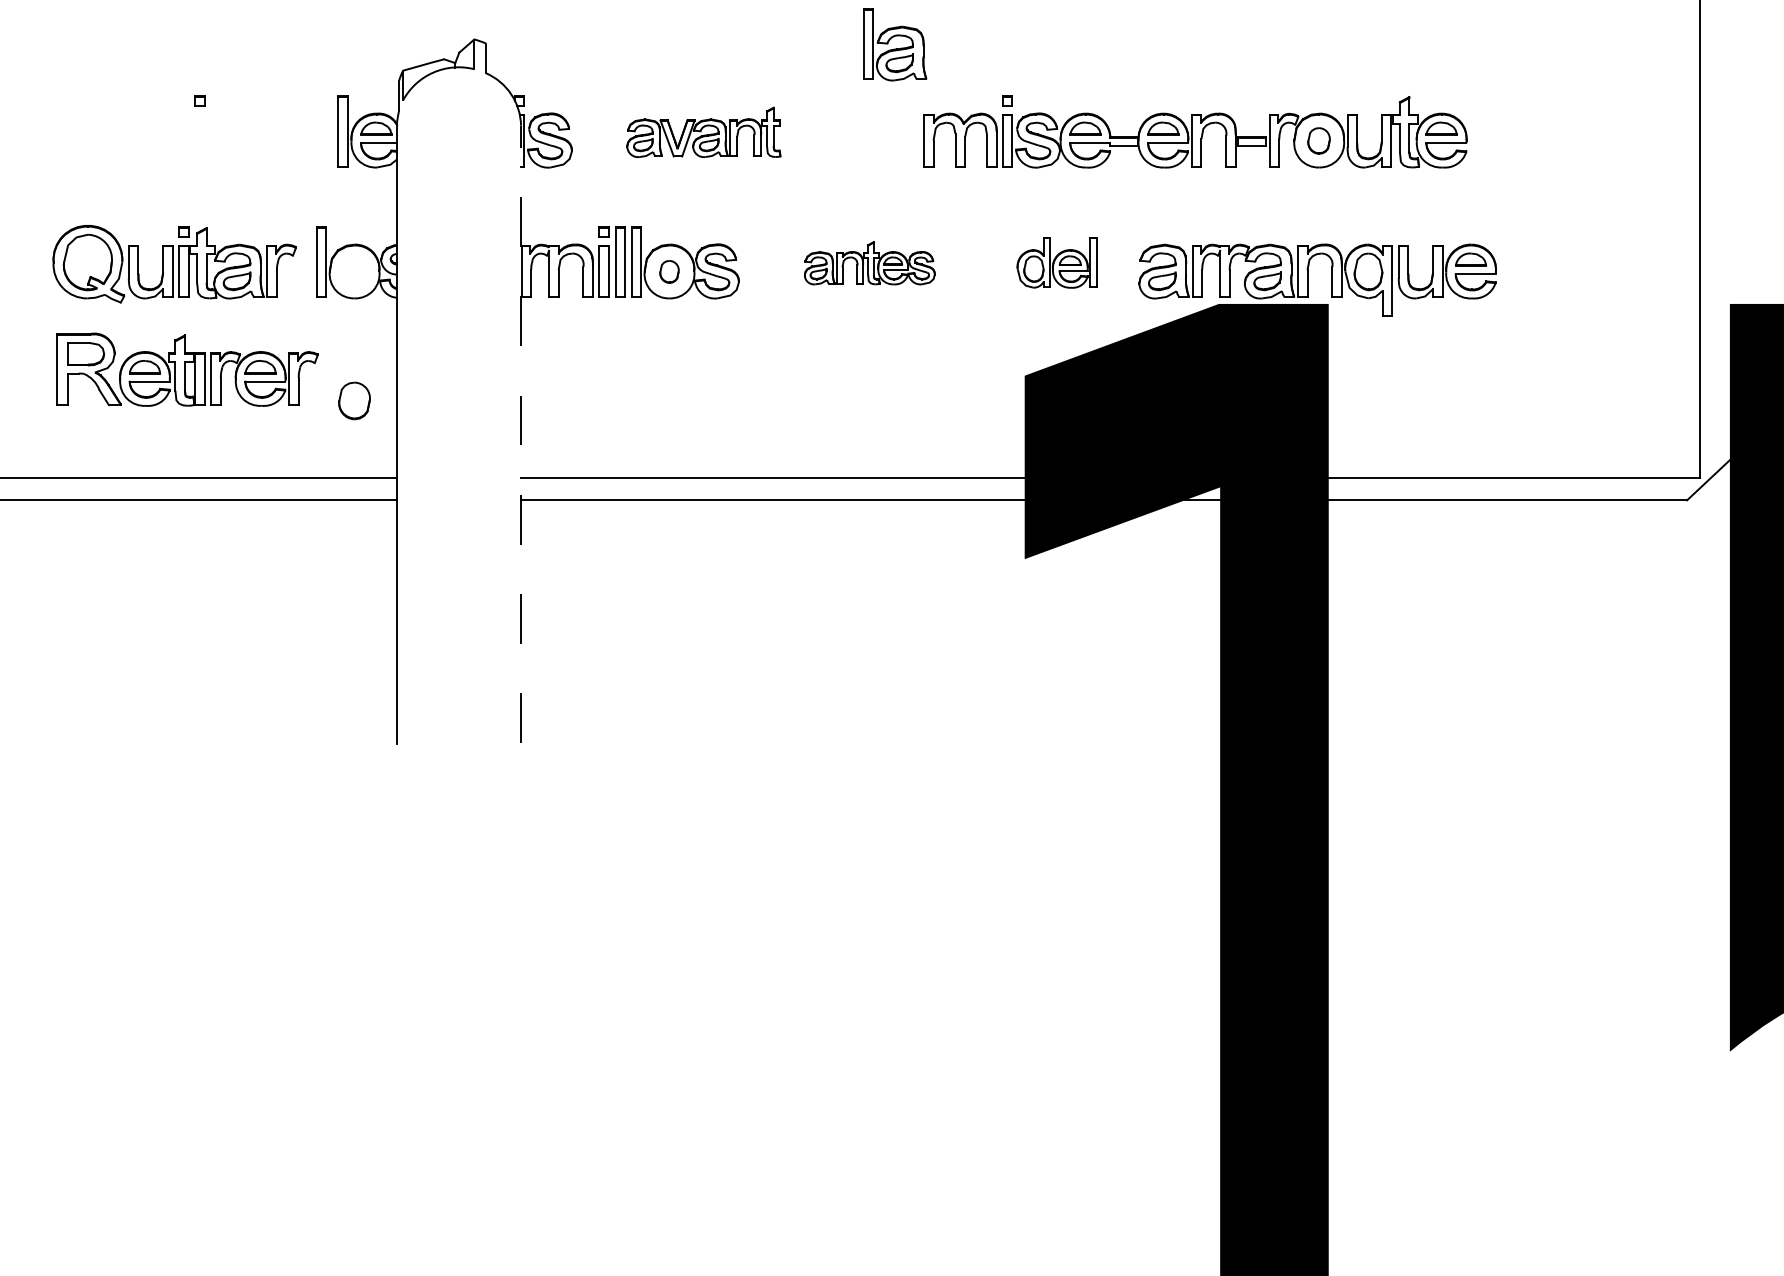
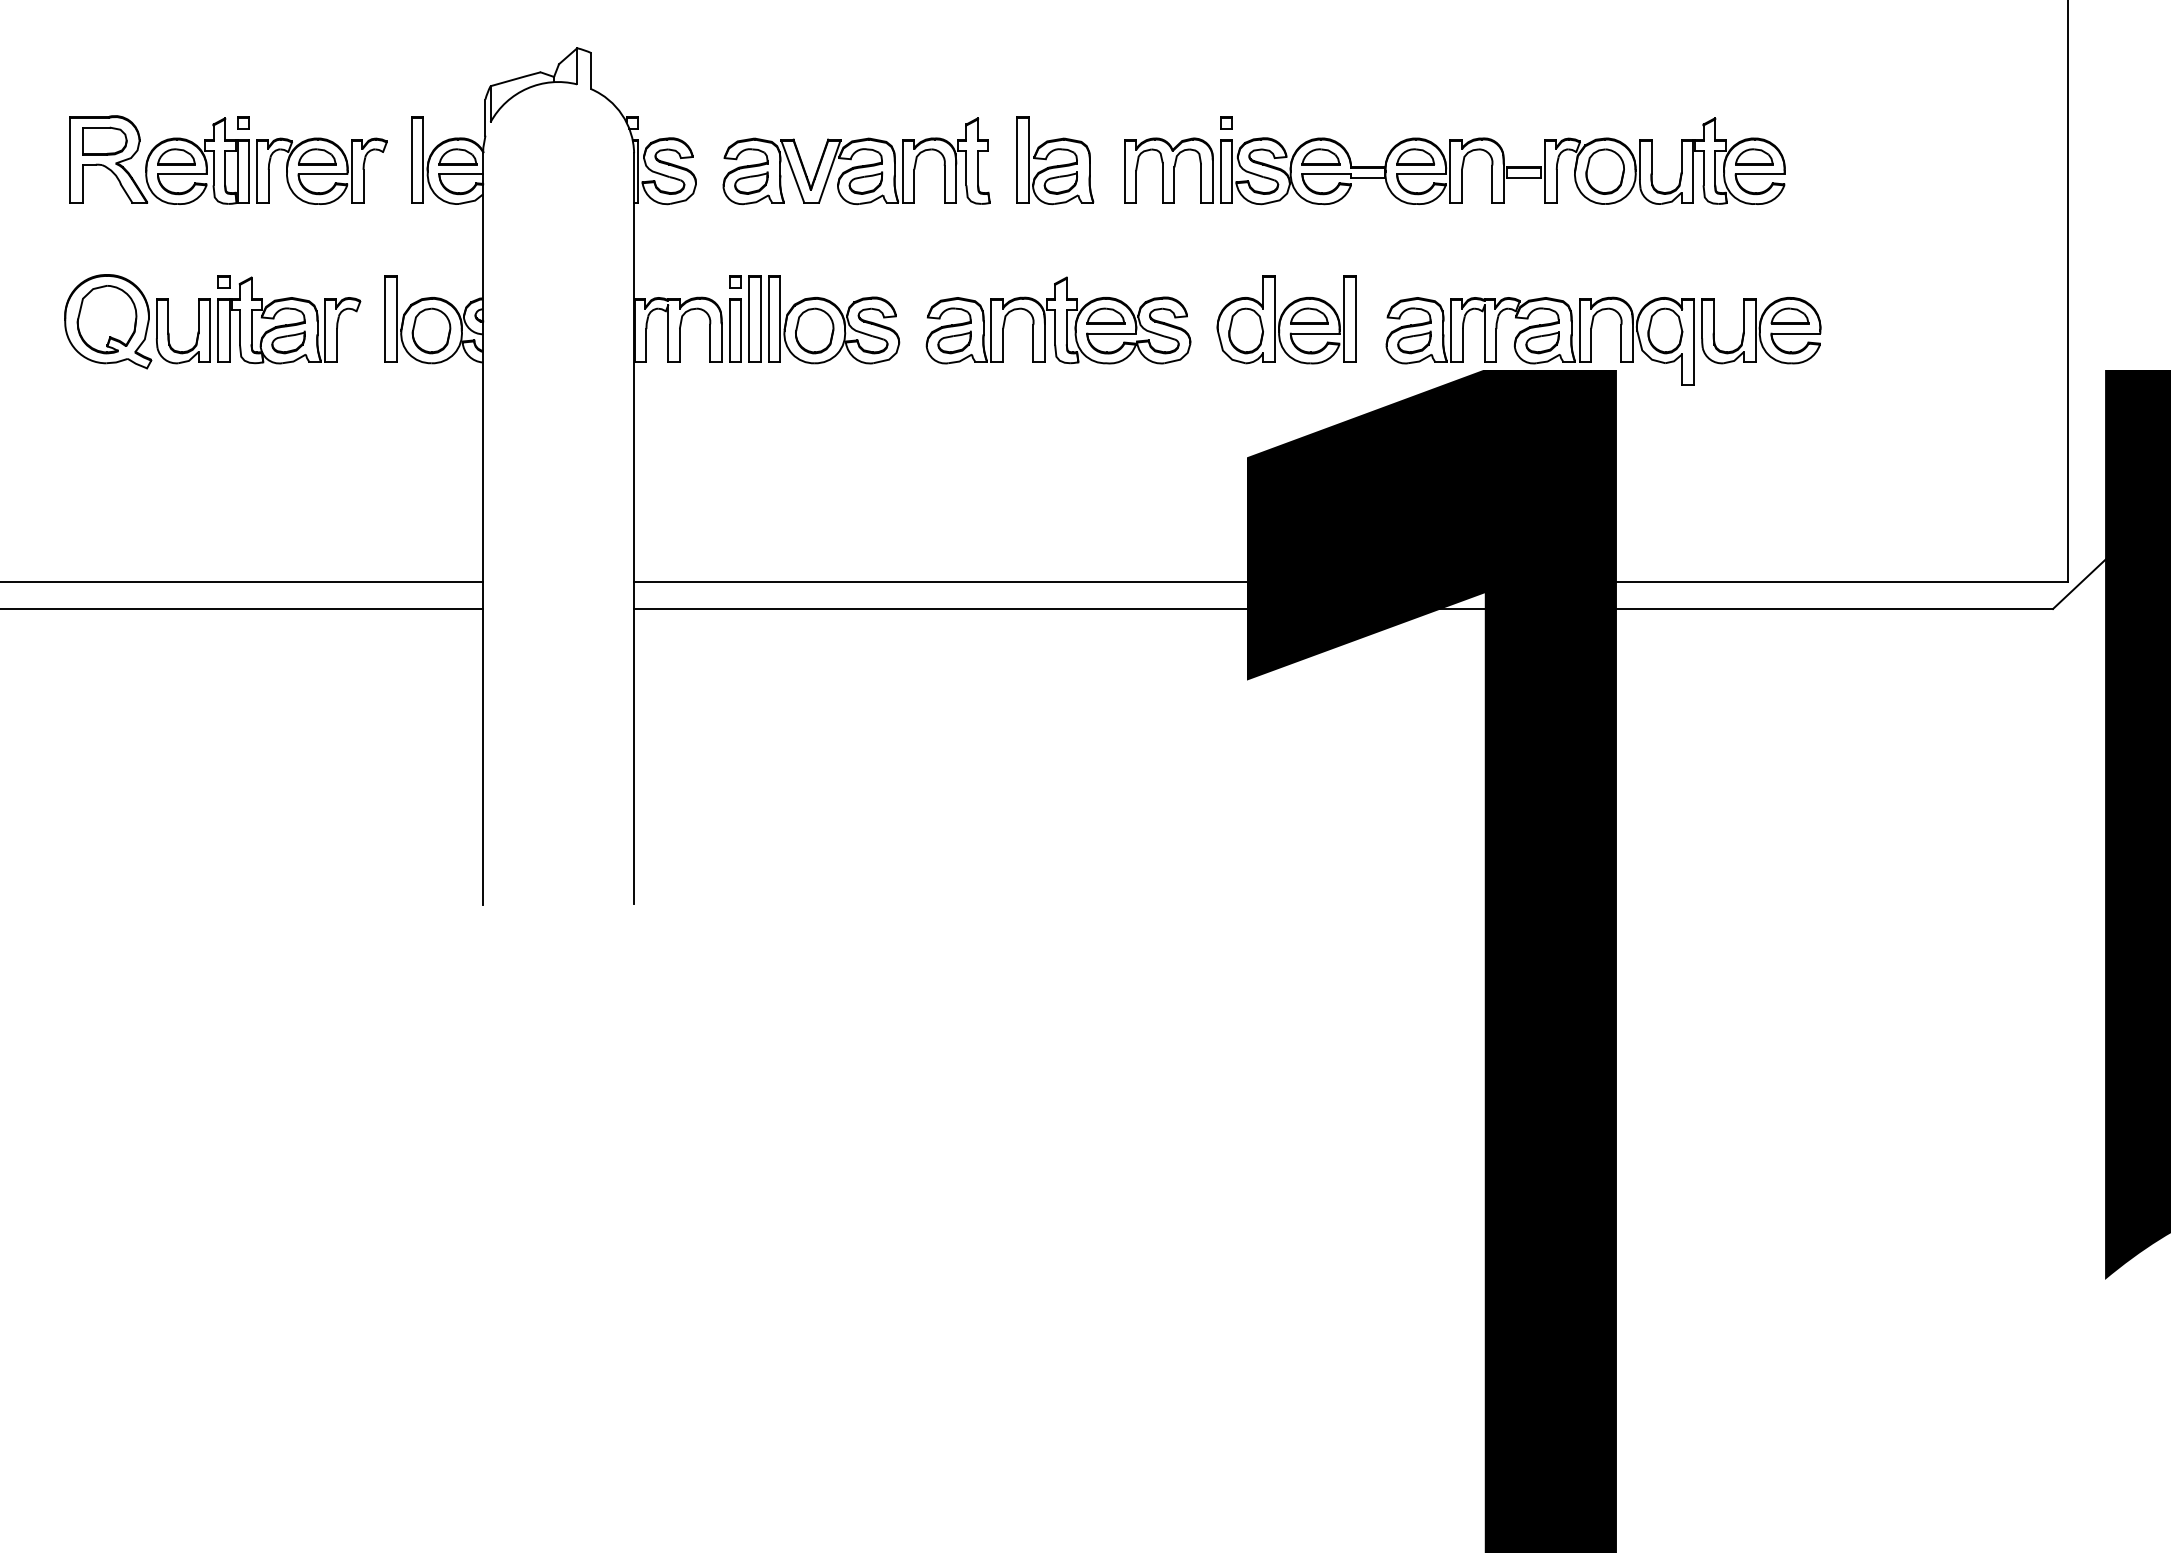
part: (895, 44) -> (1055, 160), moved
part: (703, 132) -> (856, 161), size x1.43
part: (1318, 140) -> (1604, 171), size x1.43
part: (1057, 262) -> (1286, 319), size x1.43
part: (869, 263) -> (1058, 320), size x1.67
part: (669, 271) -> (814, 330), size x1.67
part: (187, 369) -> (228, 159), moved
part: (354, 400) -> (431, 330), moved
line: (521, 434) -> (634, 528), dashed -> solid

